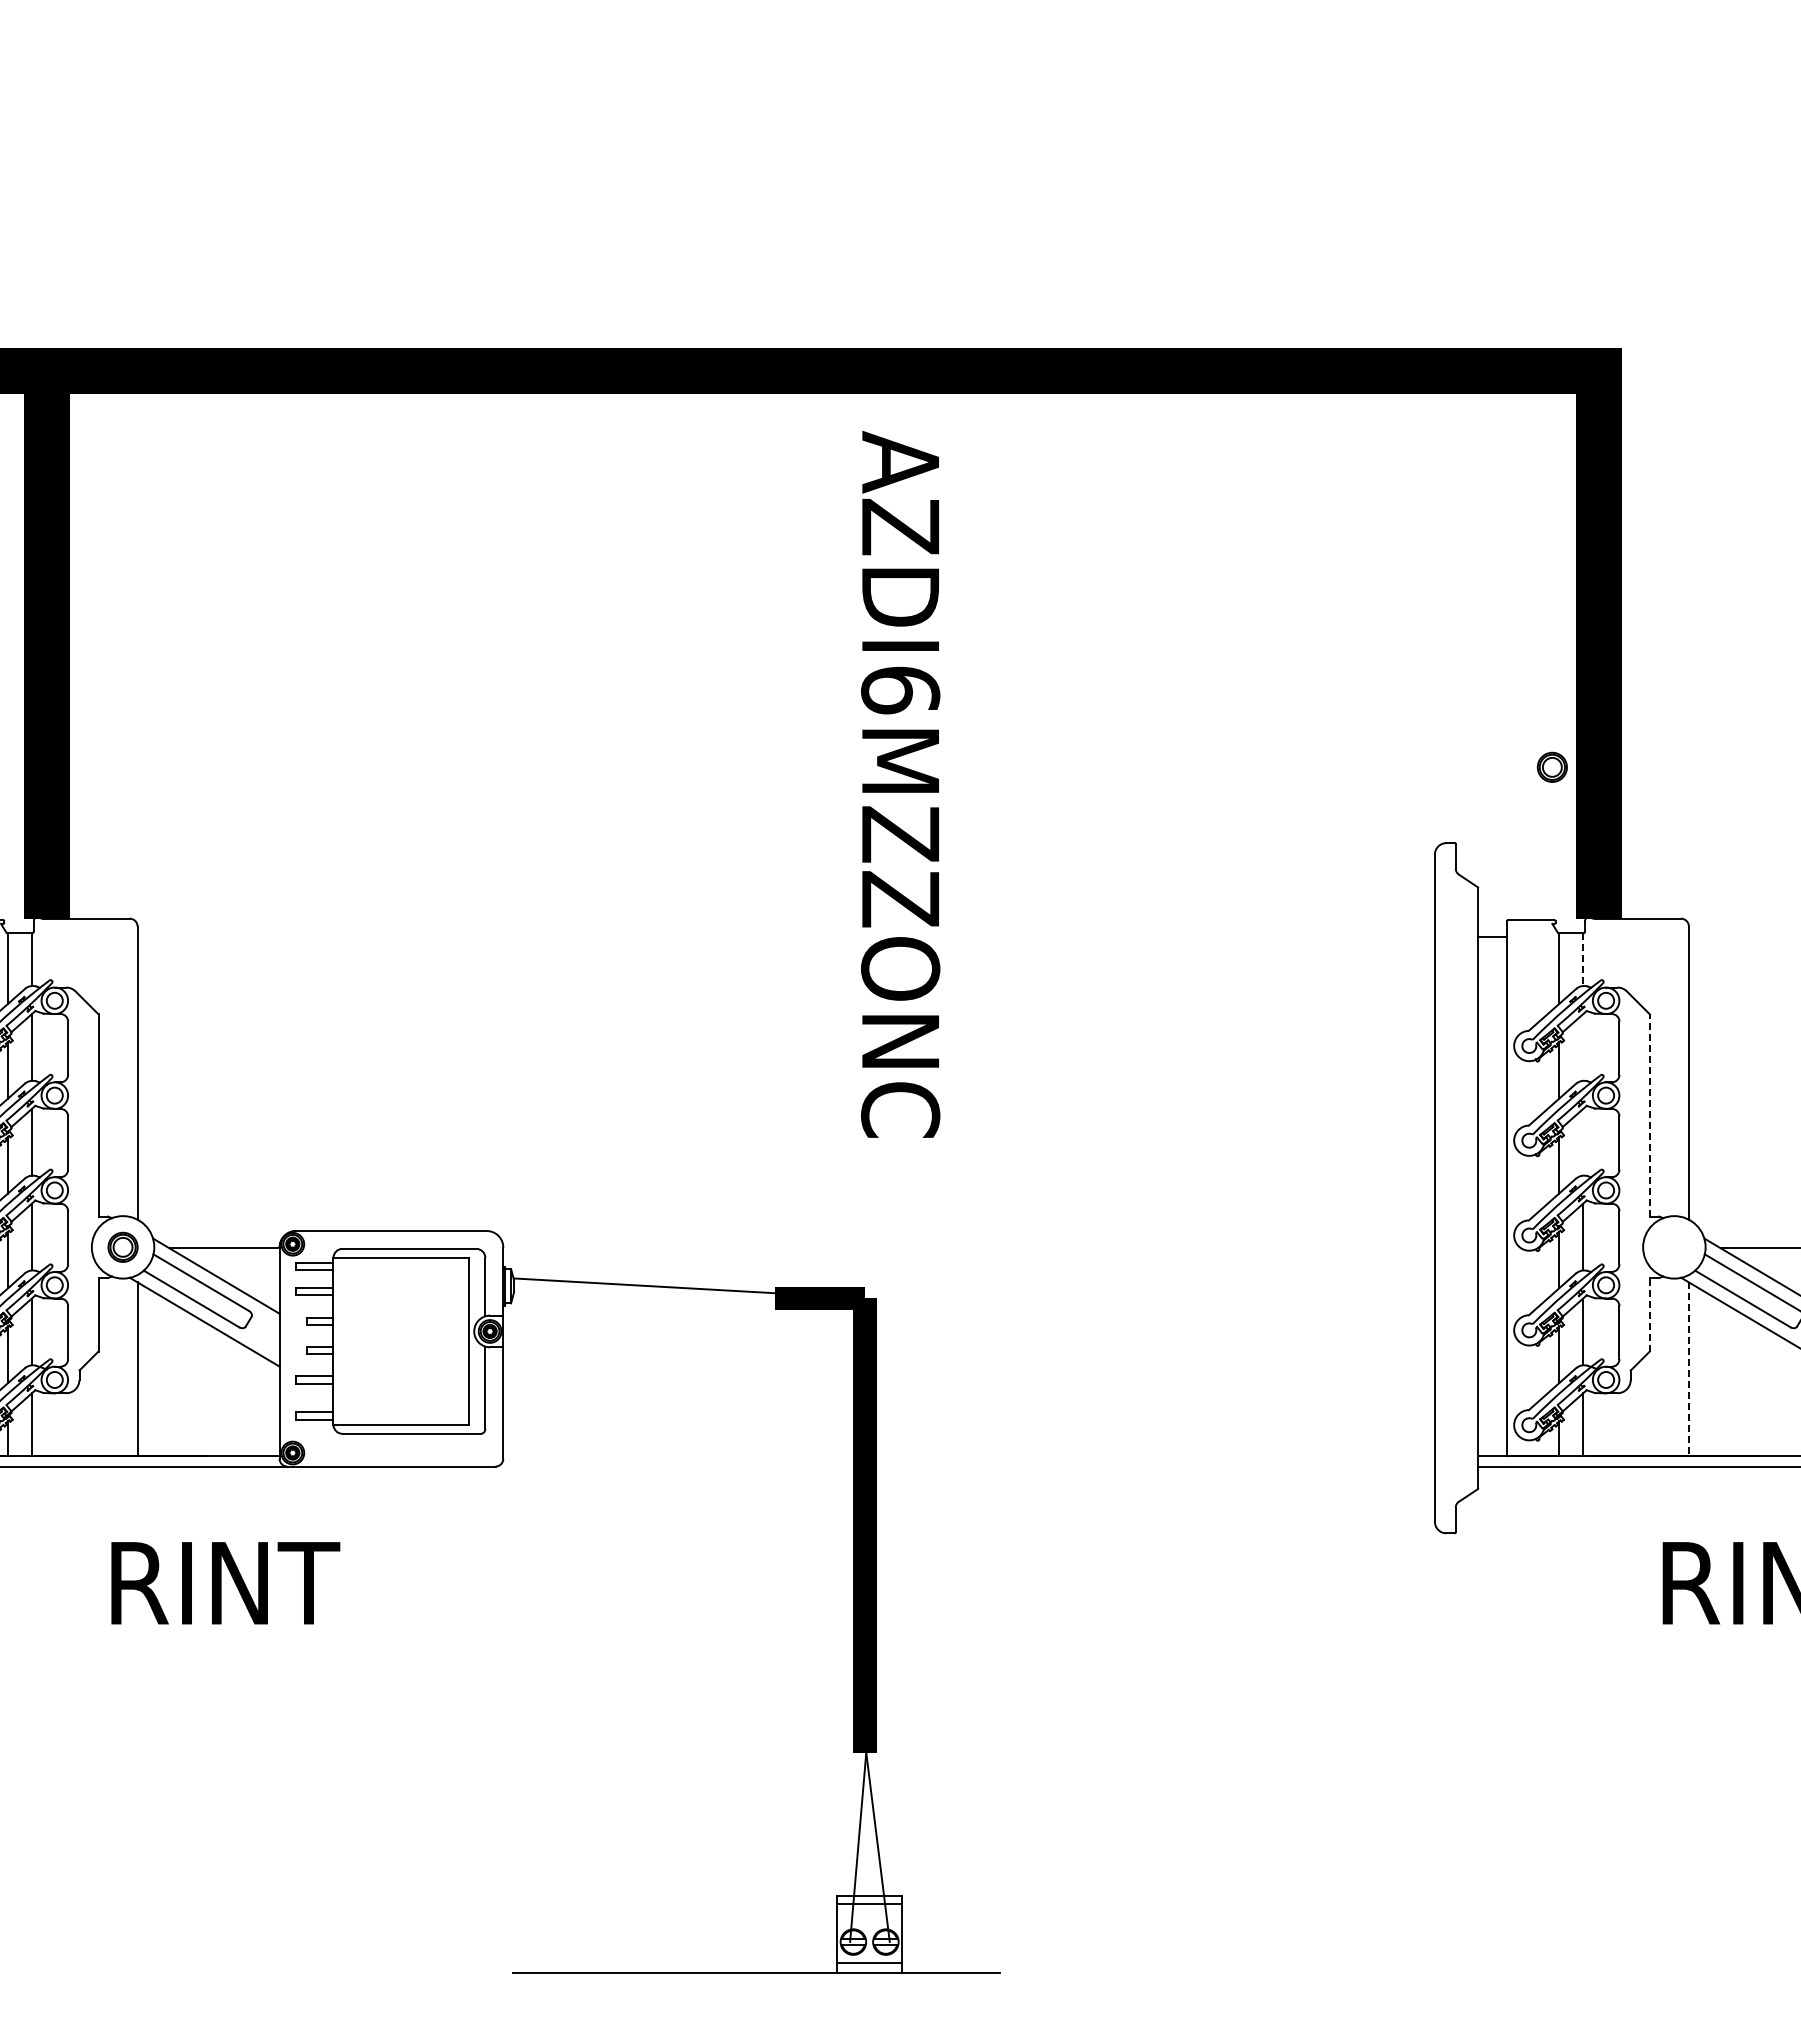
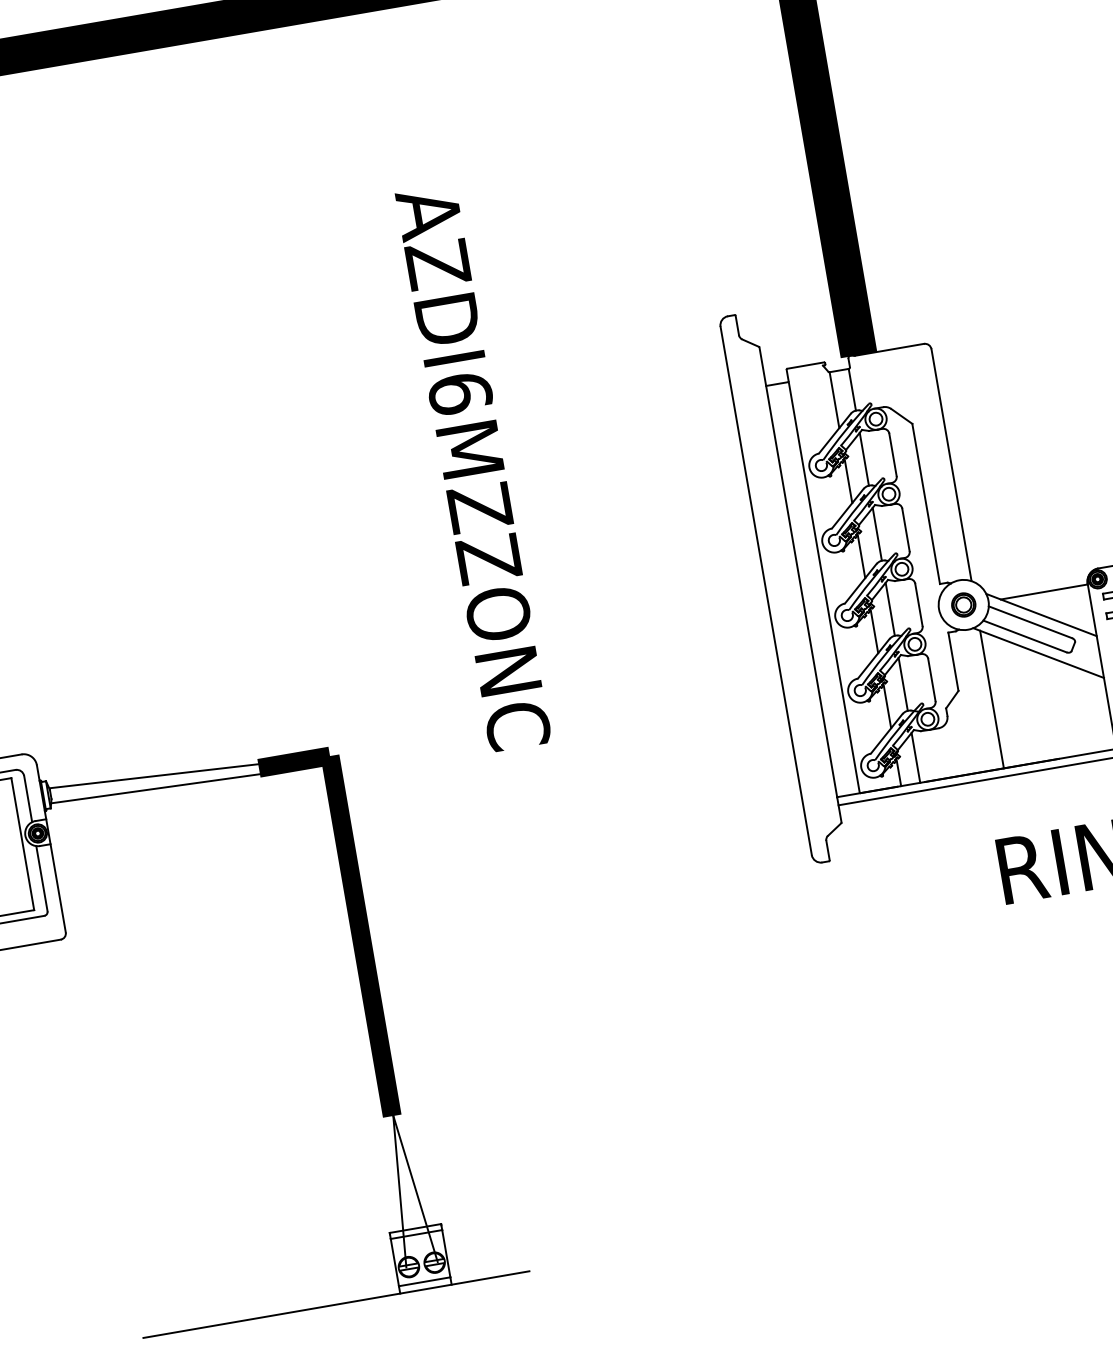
part: (1551, 766) -> (962, 604), moved
text: (900, 783) -> (473, 467), moved
line: (1583, 960) -> (852, 390), dashed -> solid
line: (1583, 1047) -> (864, 459), added
line: (1649, 1114) -> (925, 503), dashed -> solid
line: (1583, 1141) -> (877, 533), added
line: (643, 1301) -> (155, 788), added
line: (1649, 1314) -> (953, 661), dashed -> solid
line: (1688, 1369) -> (991, 699), dashed -> solid

